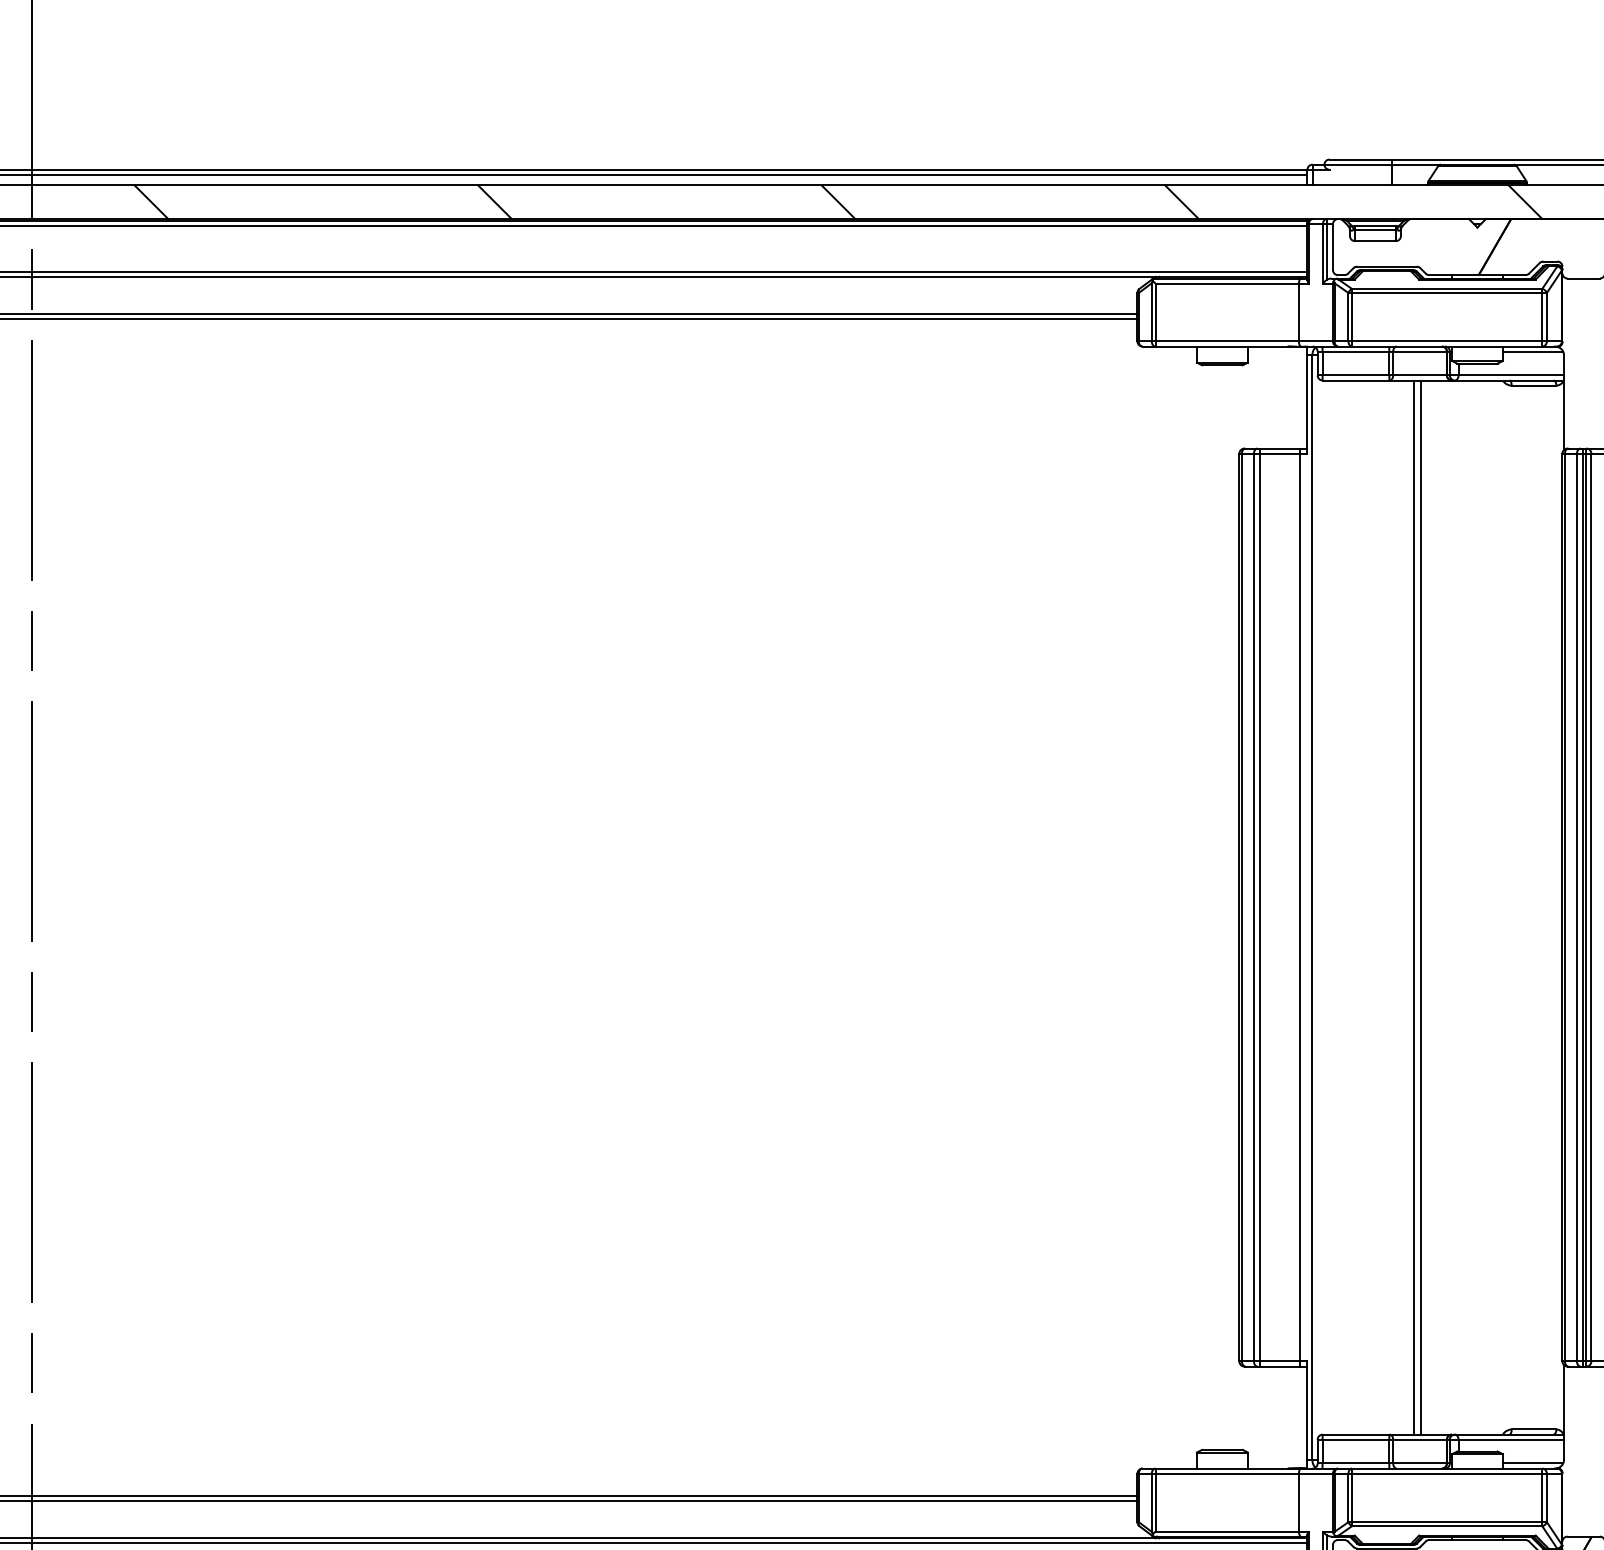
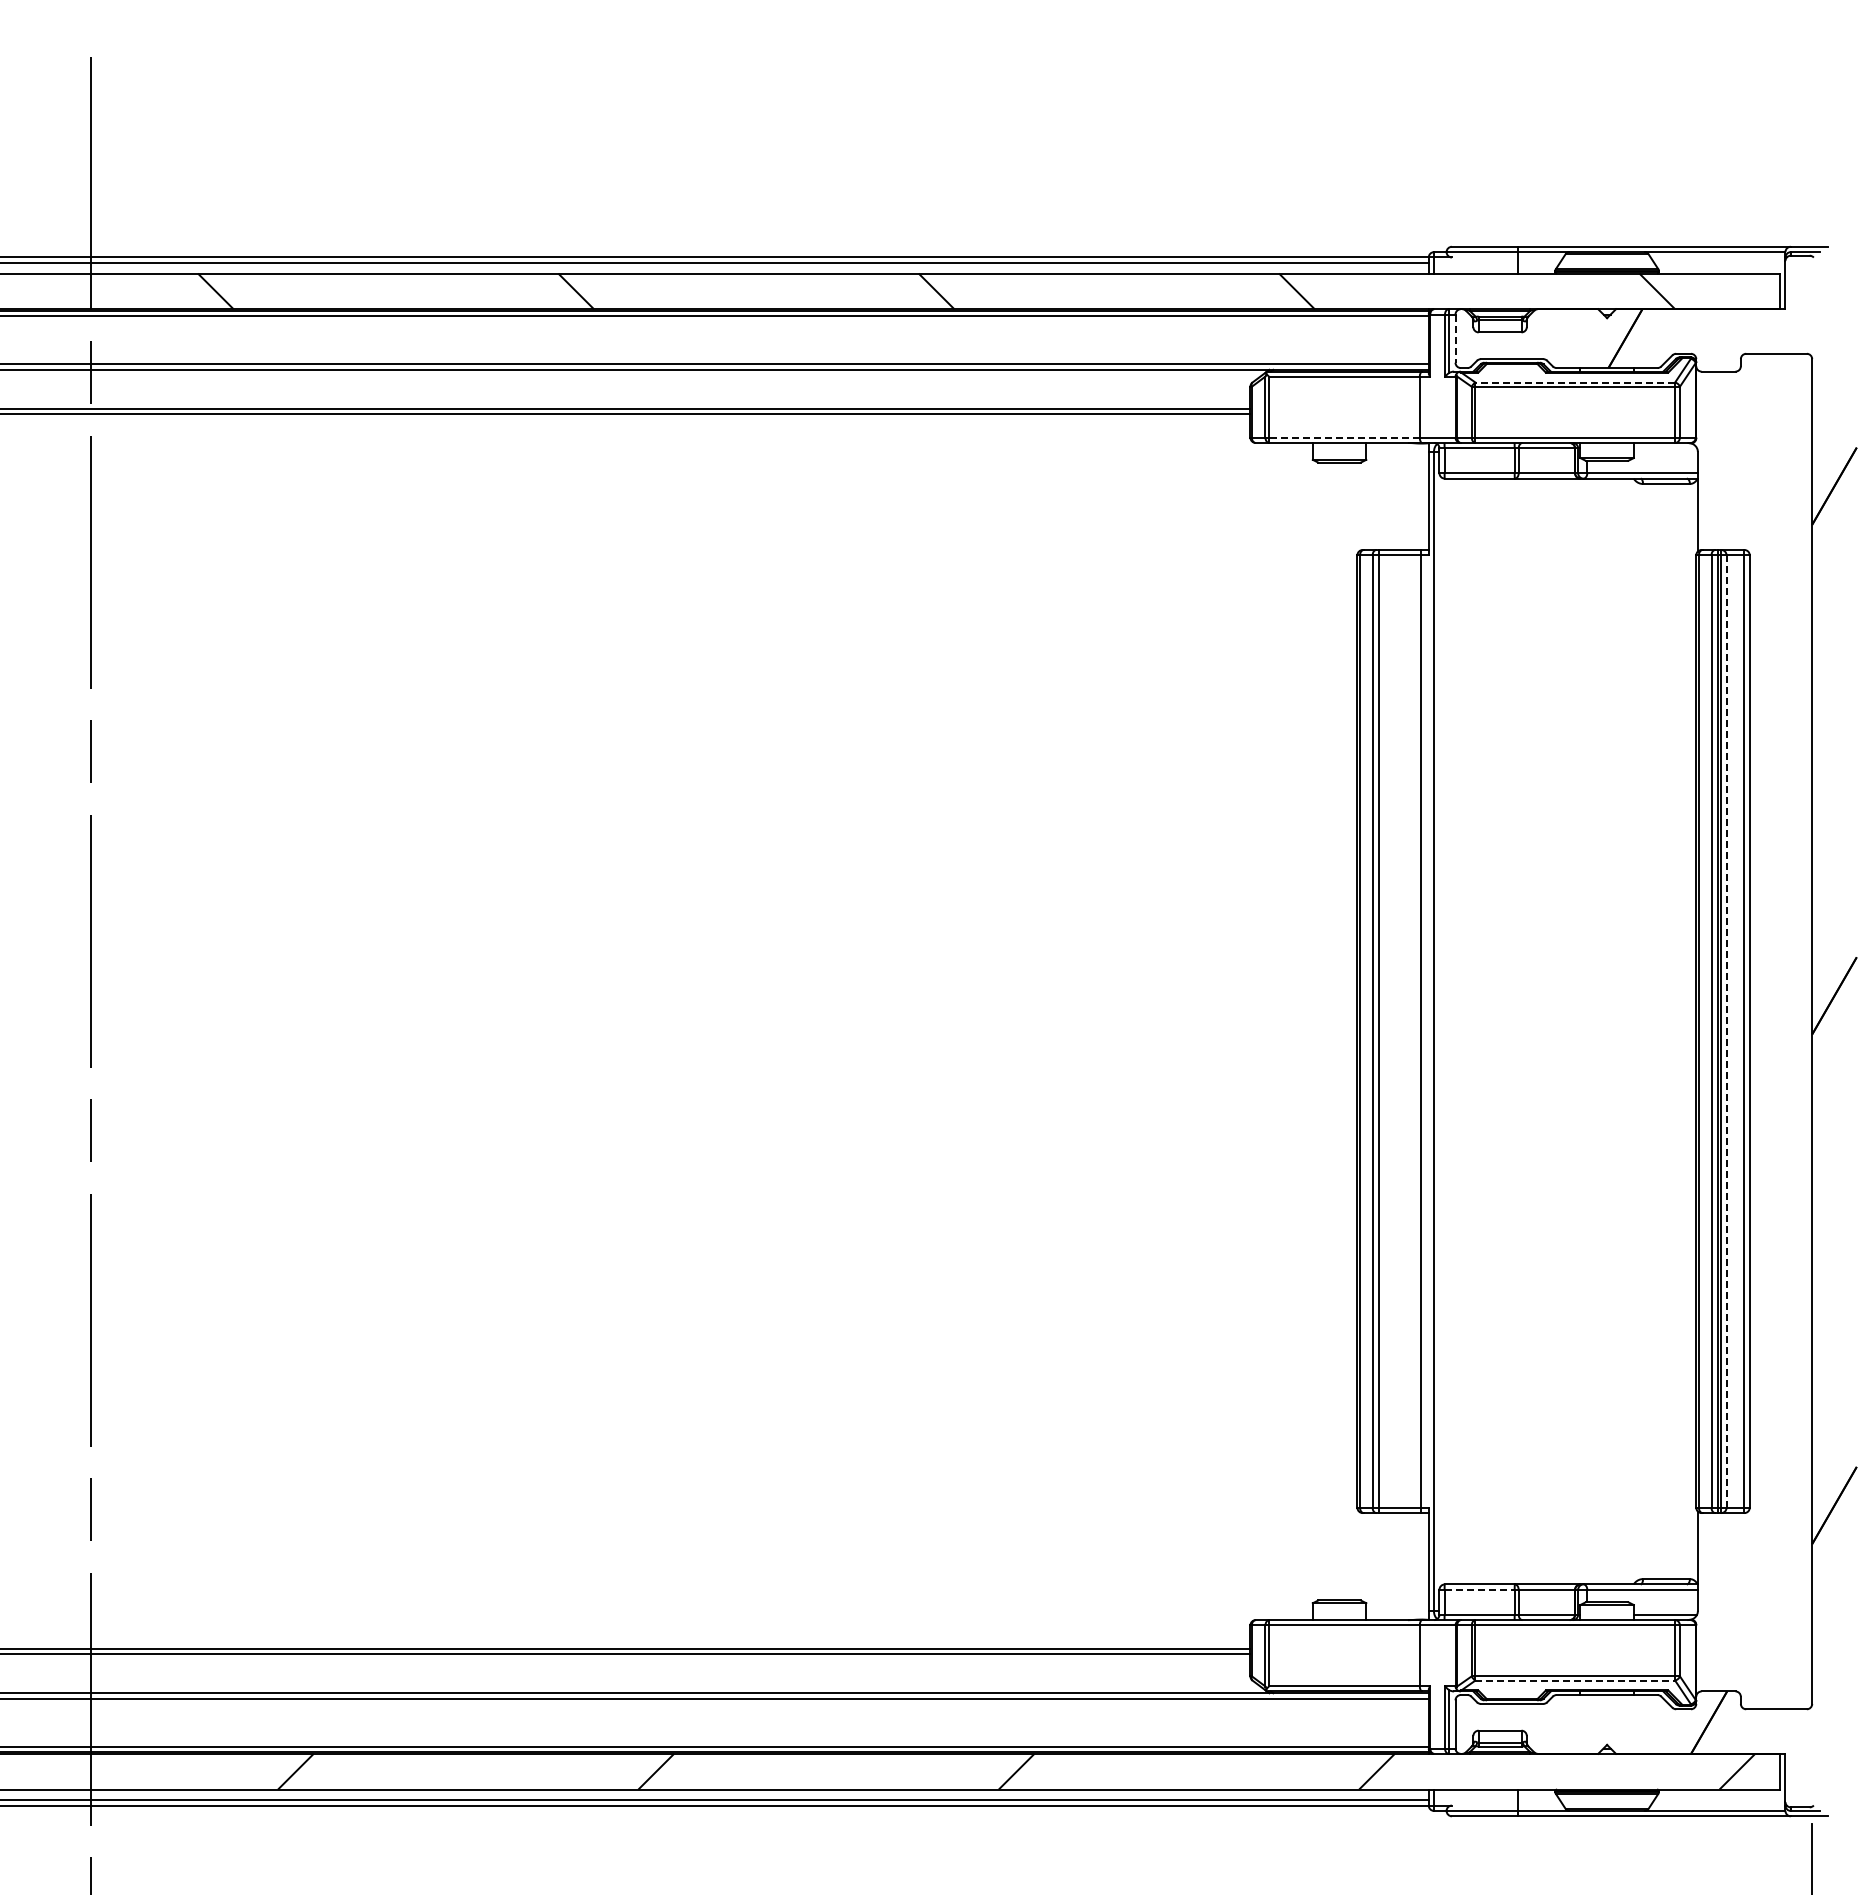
line: (1332, 247) -> (1455, 339), solid -> dashed
line: (1447, 288) -> (1575, 382), solid -> dashed
line: (1227, 341) -> (1344, 437), solid -> dashed
line: (1533, 351) -> (1665, 448), removed
line: (1413, 907) -> (1540, 1031), removed
line: (1420, 907) -> (1547, 1031), removed
line: (1591, 907) -> (1726, 1031), solid -> dashed
line: (1356, 1439) -> (1480, 1589), solid -> dashed
line: (1447, 1526) -> (1575, 1680), solid -> dashed

